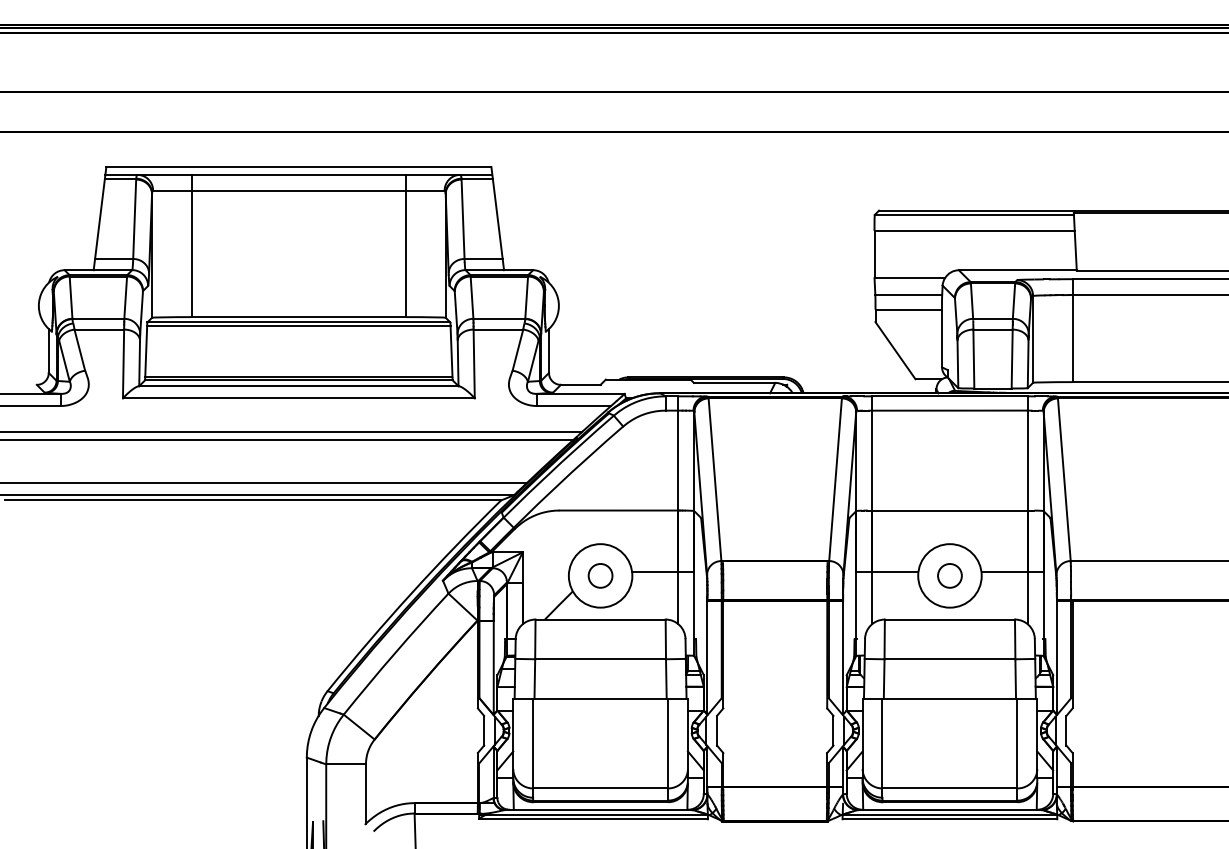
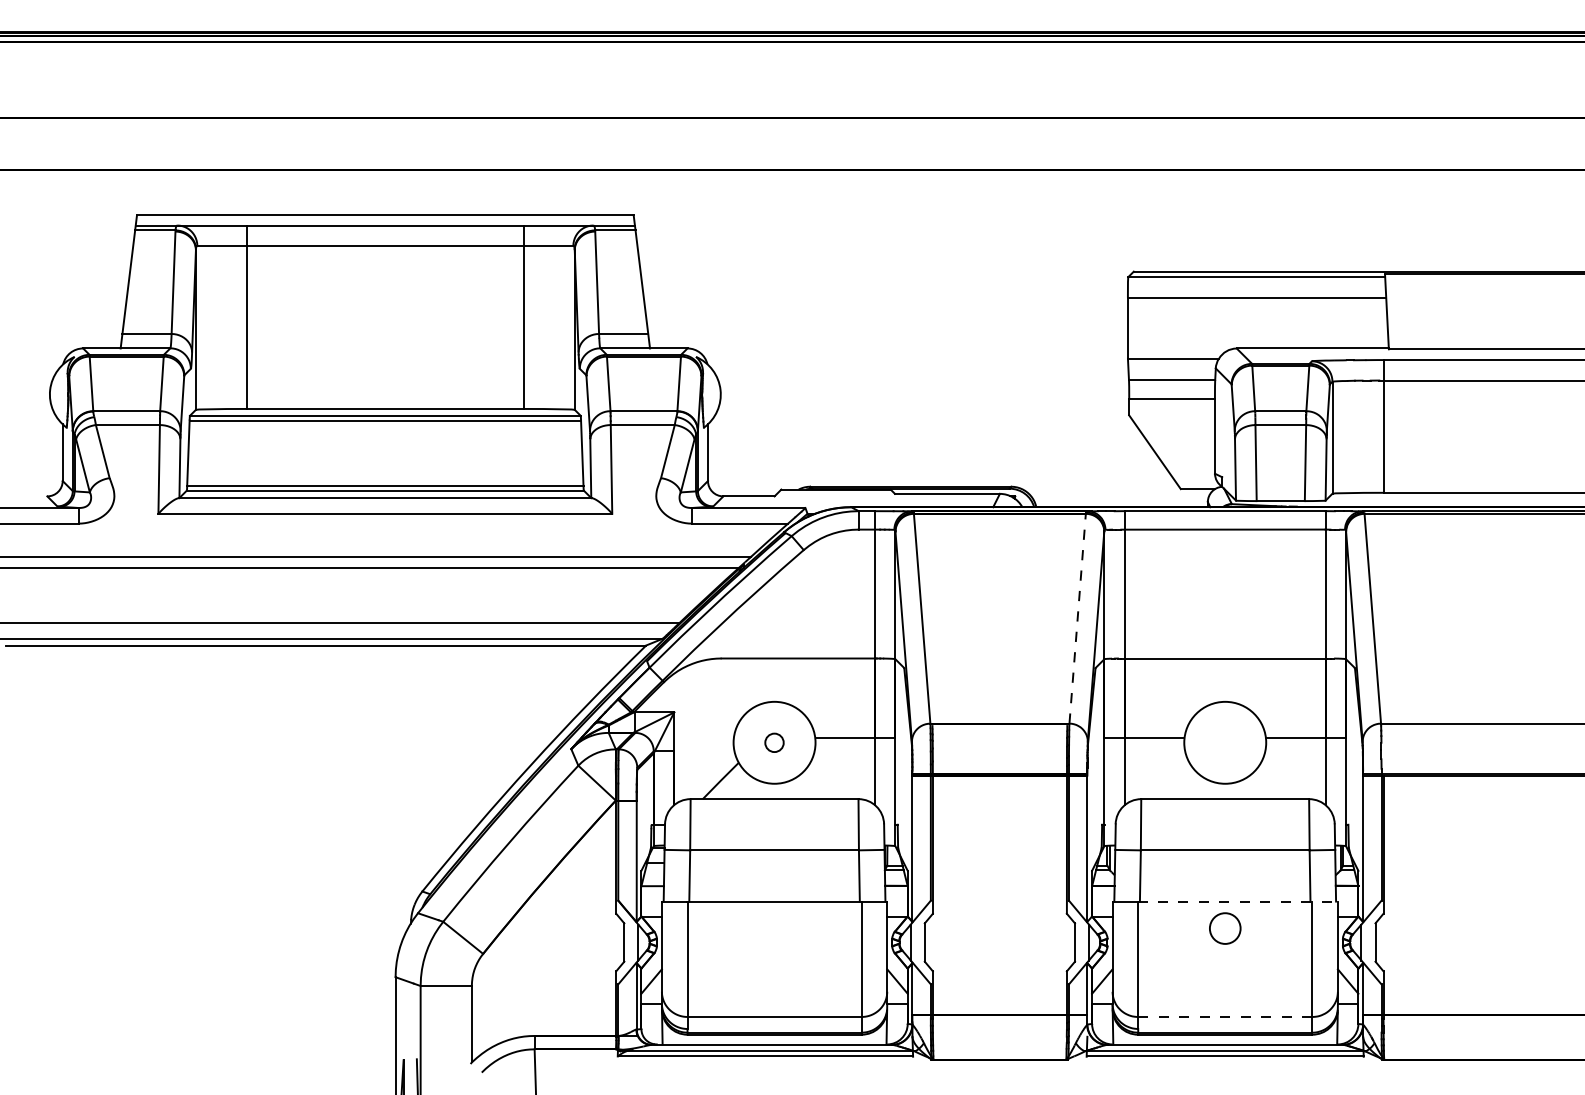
line: (835, 479) -> (1077, 618), solid -> dashed
circle: (600, 575) -> (774, 742), size x0.6
circle: (949, 575) -> (1224, 928), moved
line: (959, 698) -> (1237, 900), solid -> dashed
line: (950, 788) -> (1225, 1017), solid -> dashed

